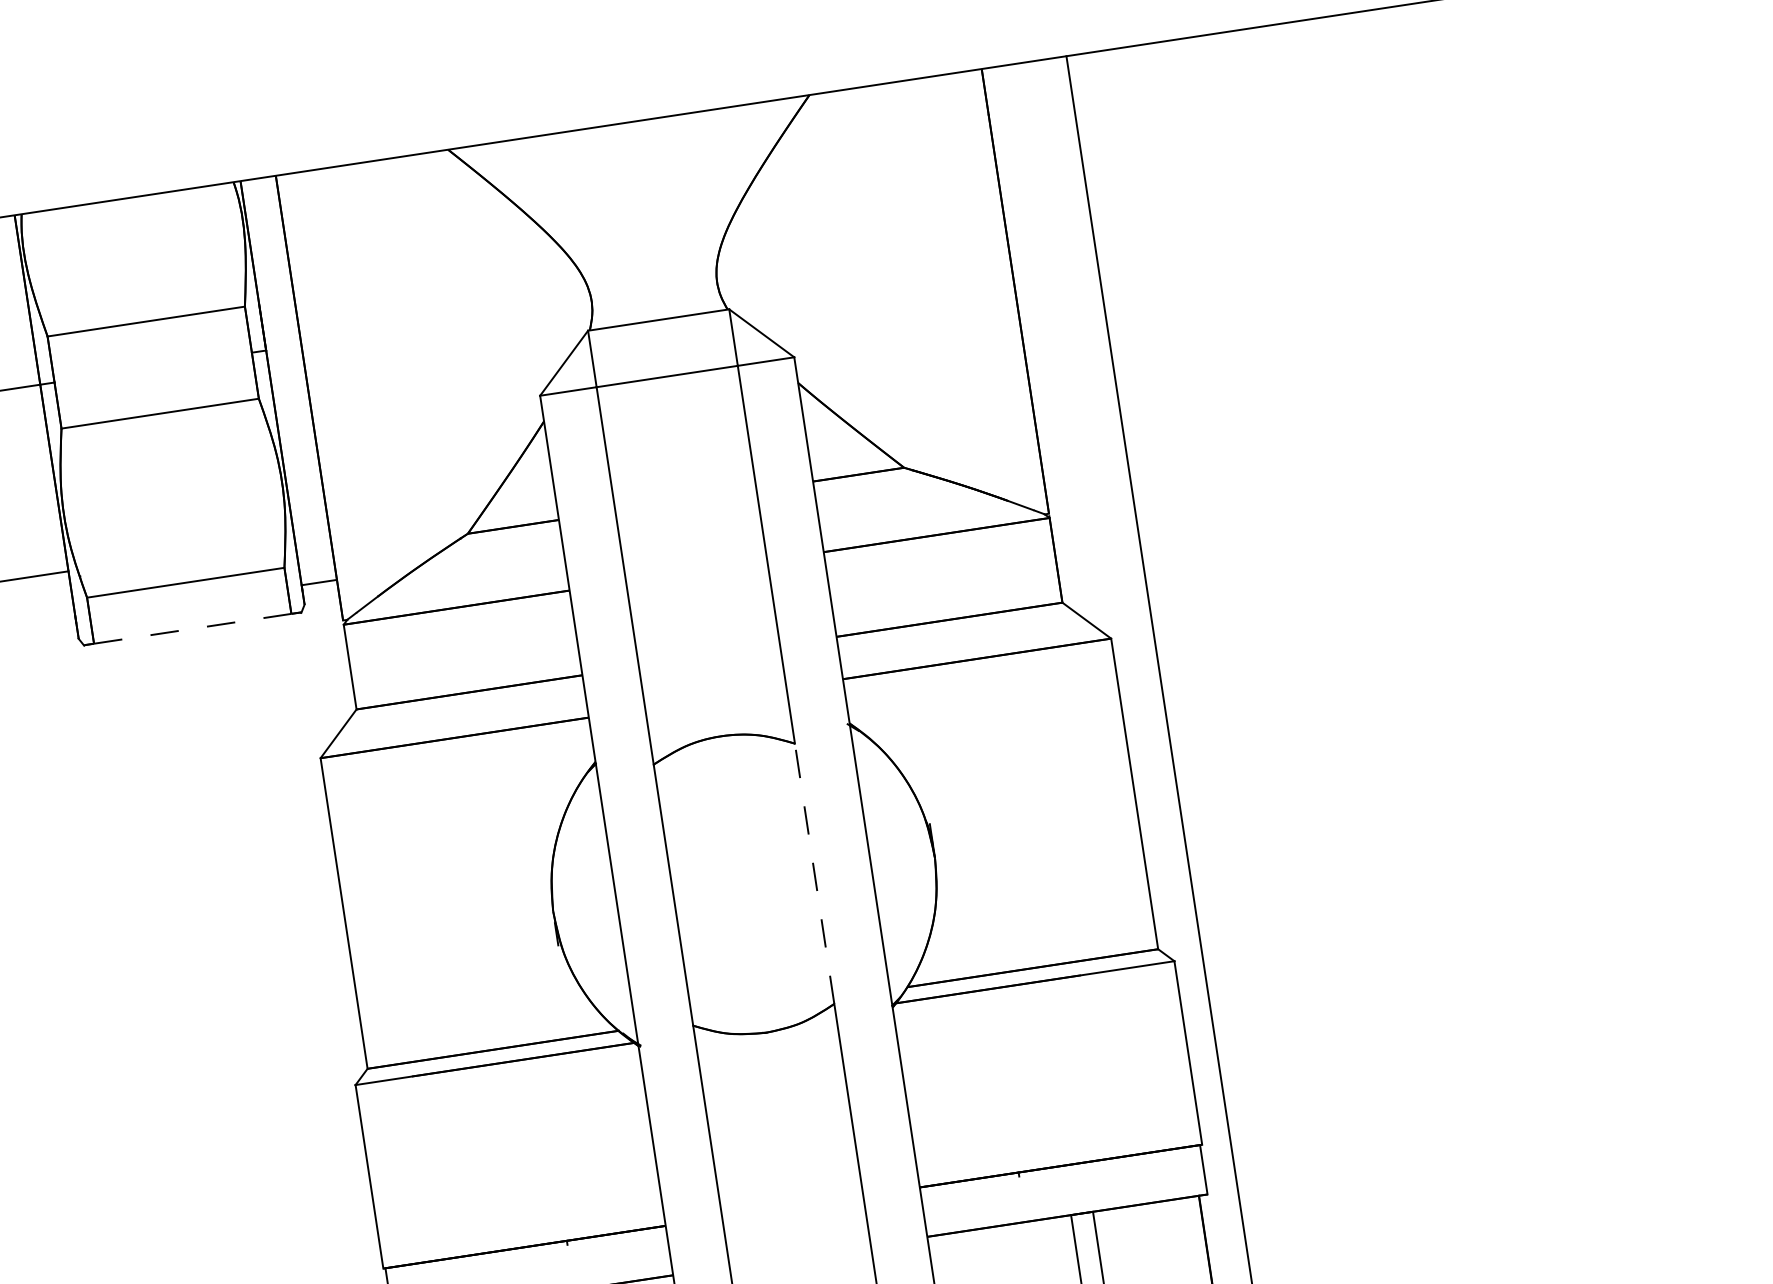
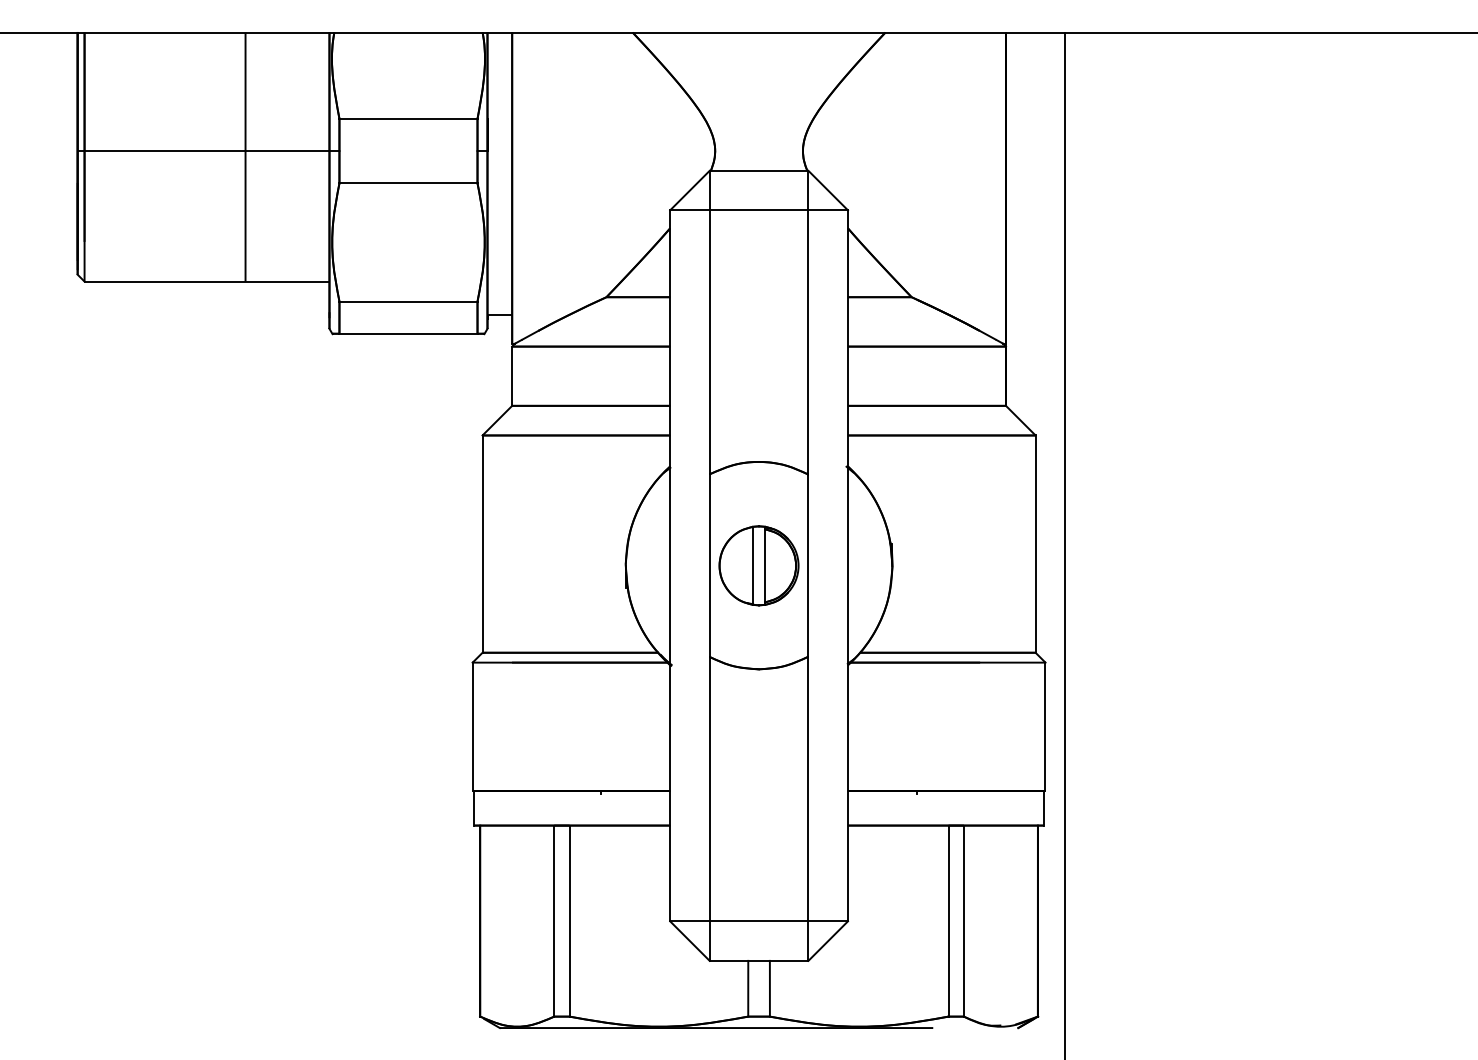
line: (192, 628) -> (408, 333), dashed -> solid
line: (814, 873) -> (808, 565), dashed -> solid
part: (743, 884) -> (758, 565), added

